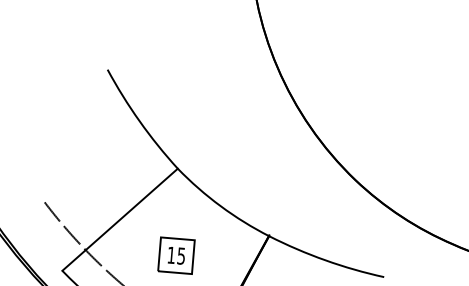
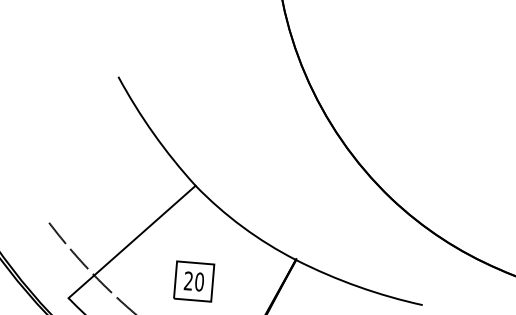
text: (176, 255) -> (194, 281), 15 -> 20

